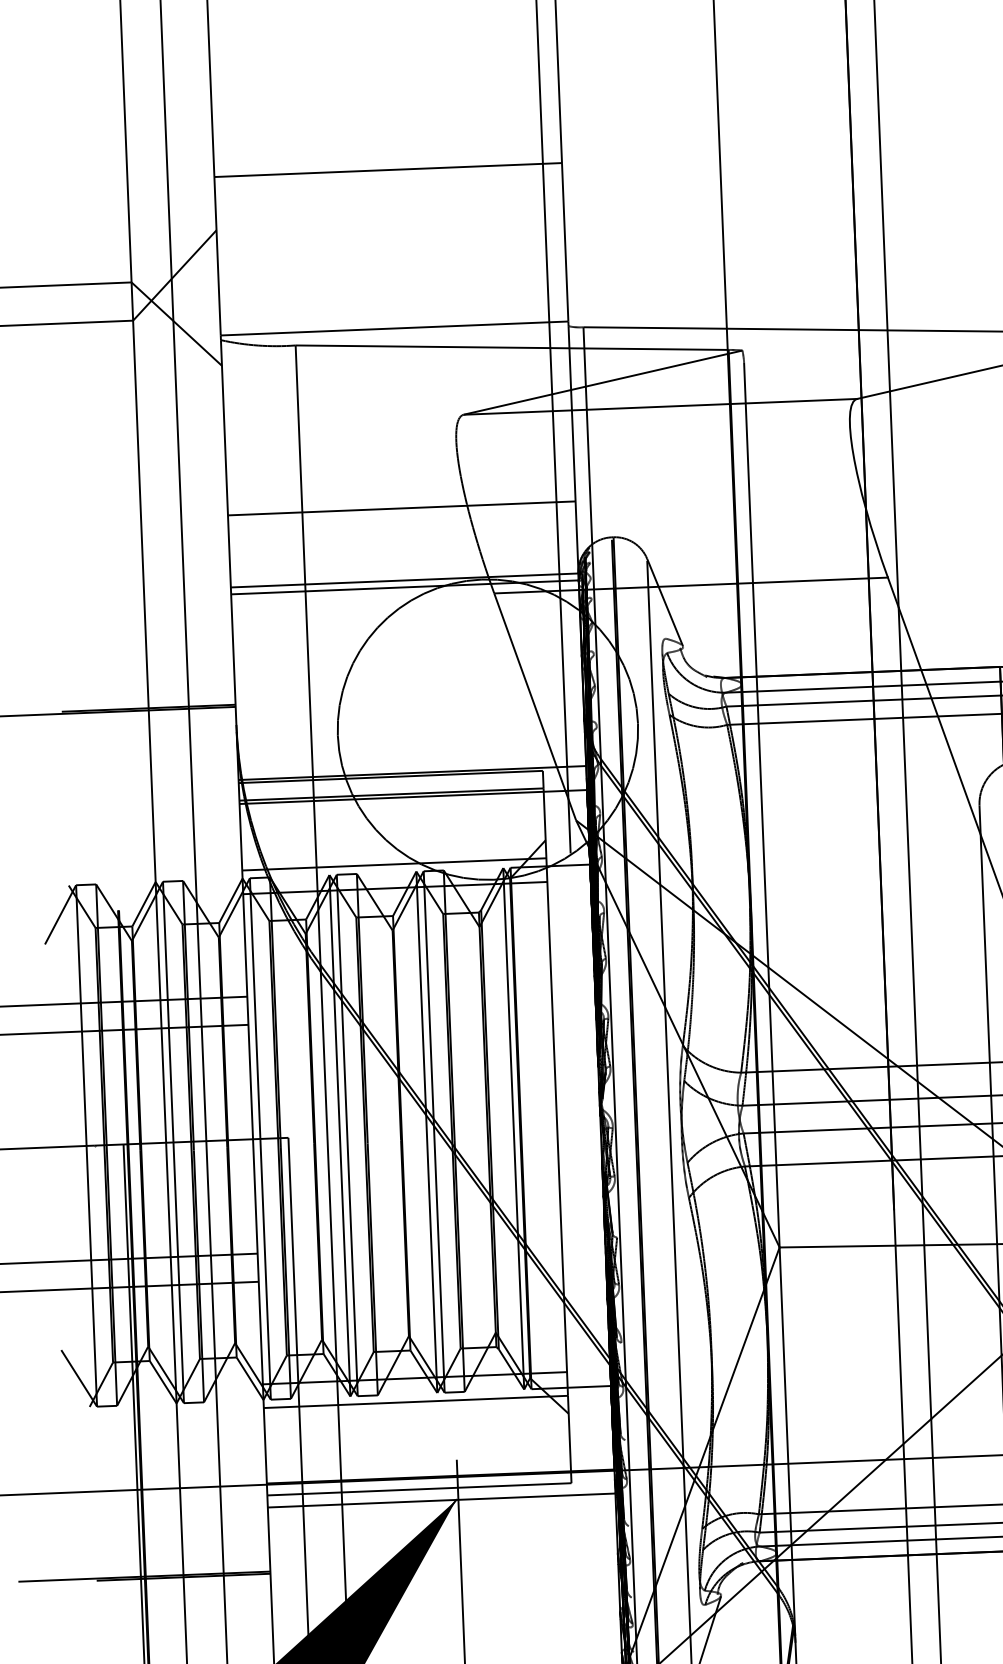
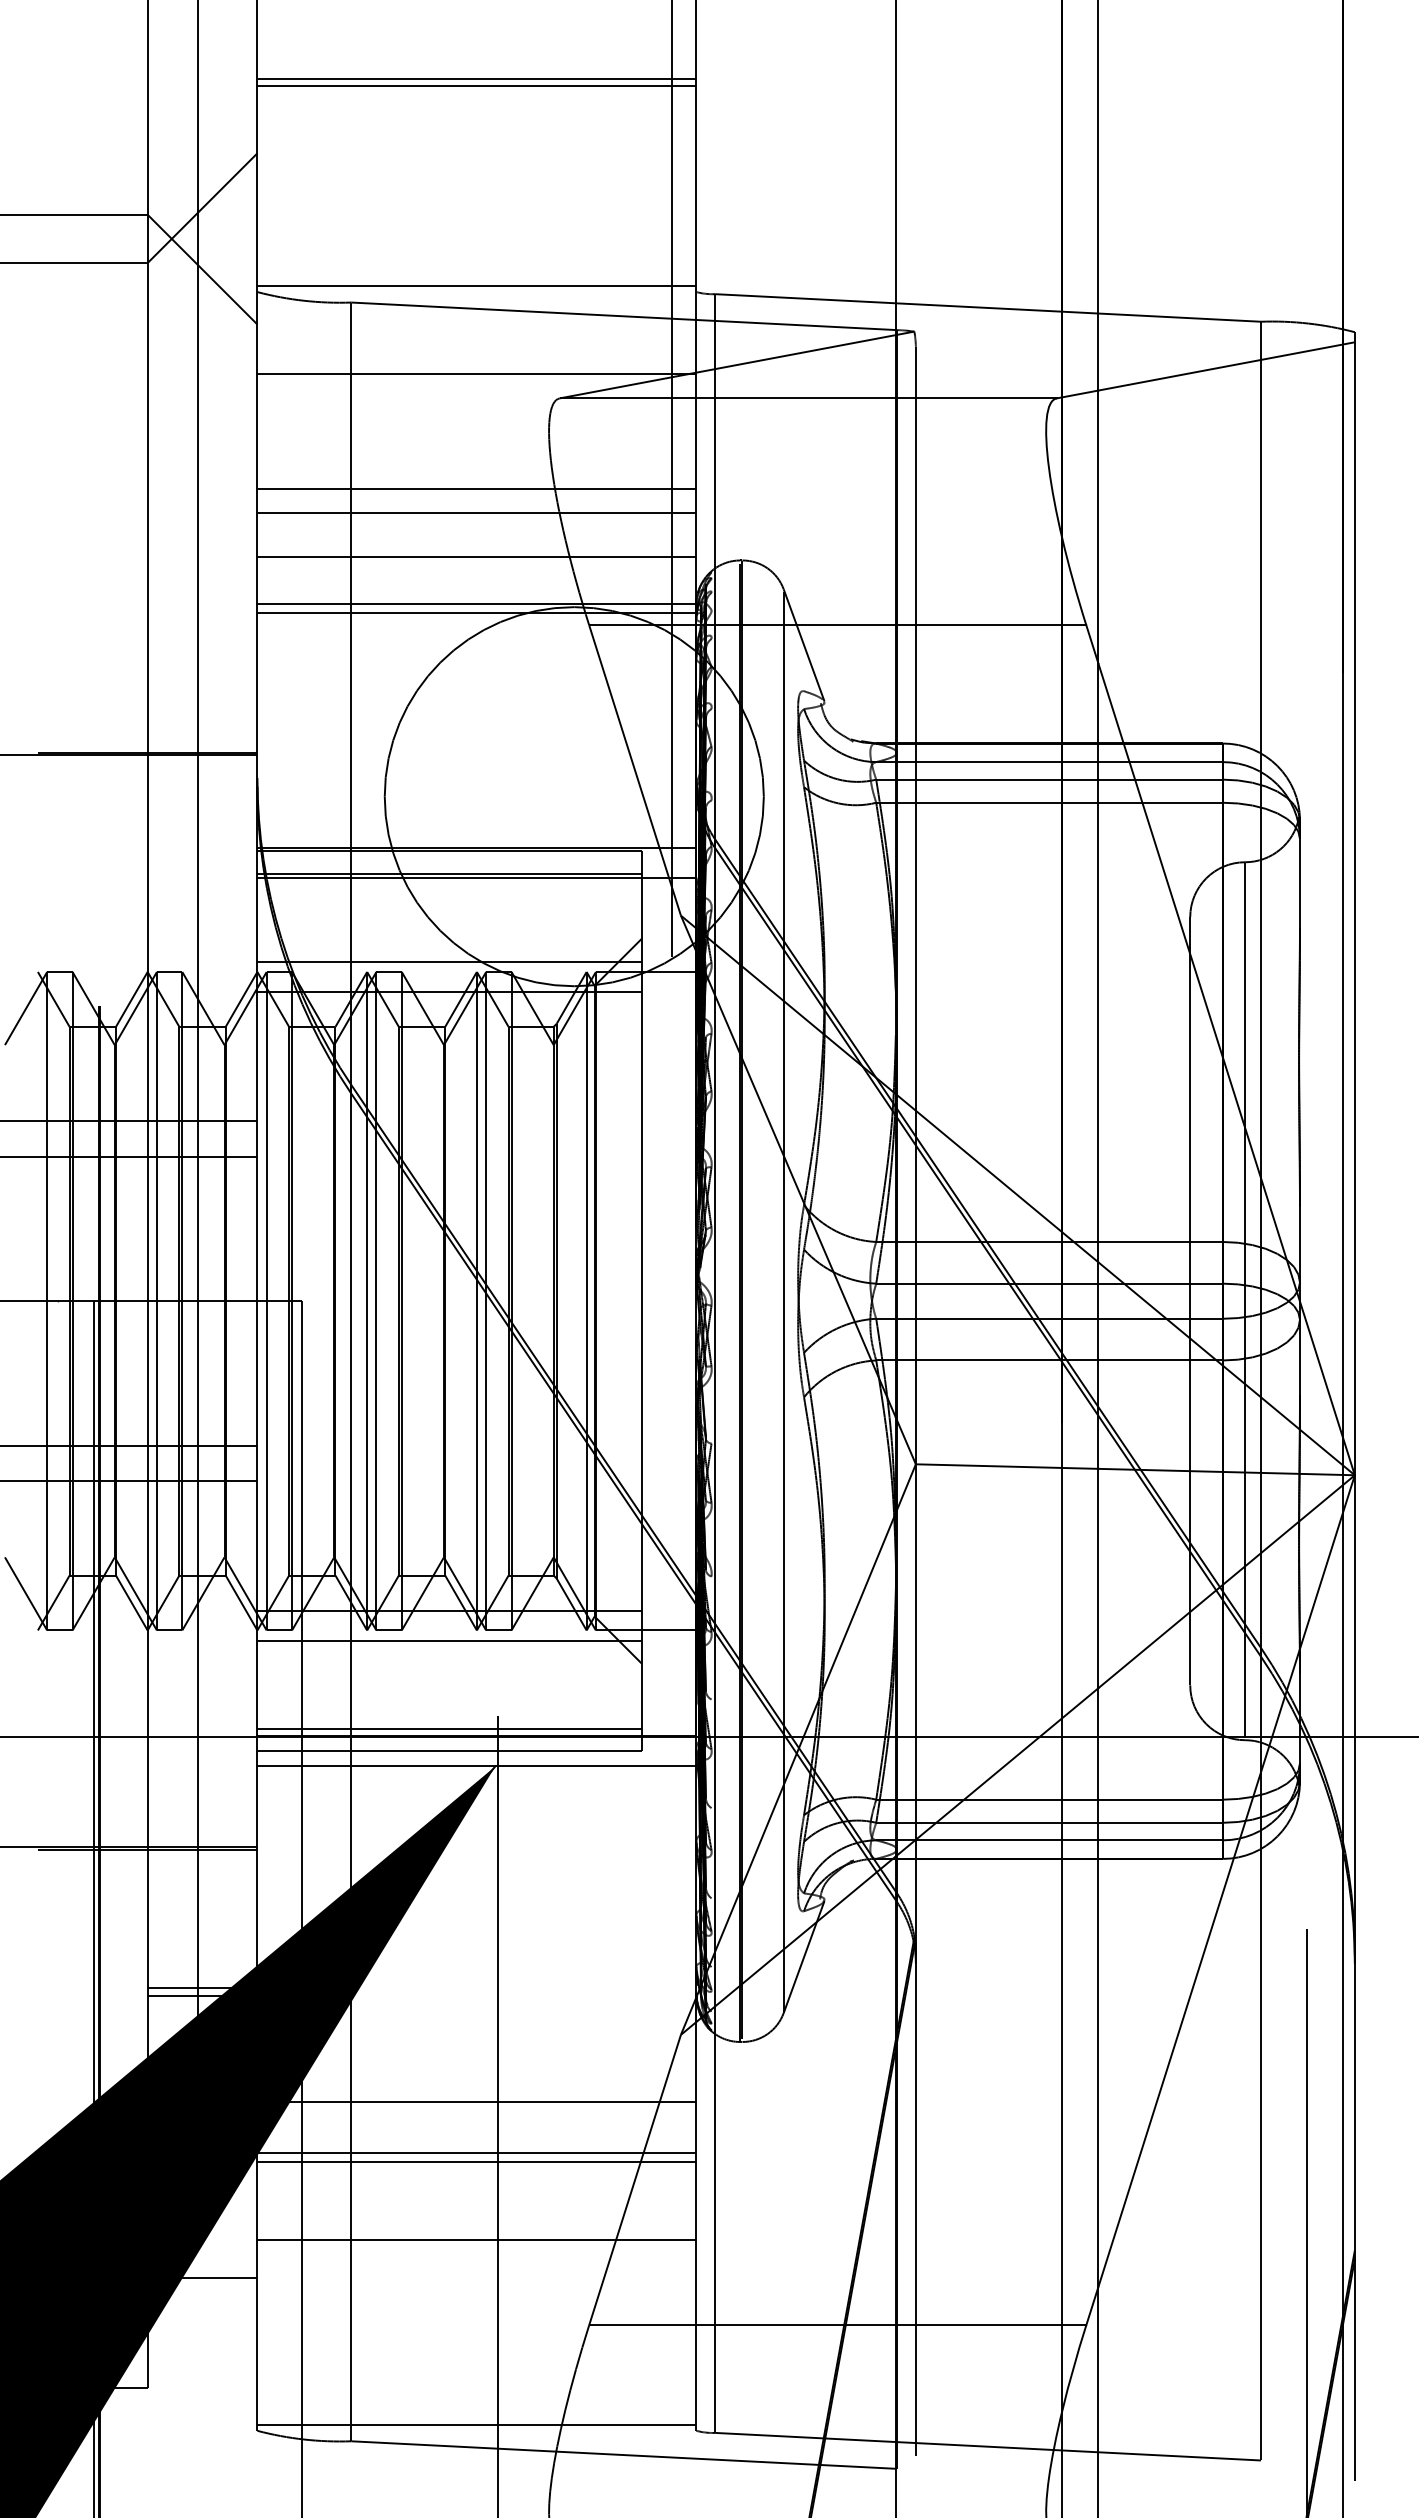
line: (387, 164) -> (476, 79), added
line: (397, 398) -> (476, 374), added
line: (400, 489) -> (476, 489), added
line: (402, 543) -> (476, 557), added
line: (418, 1471) -> (449, 1728), added

